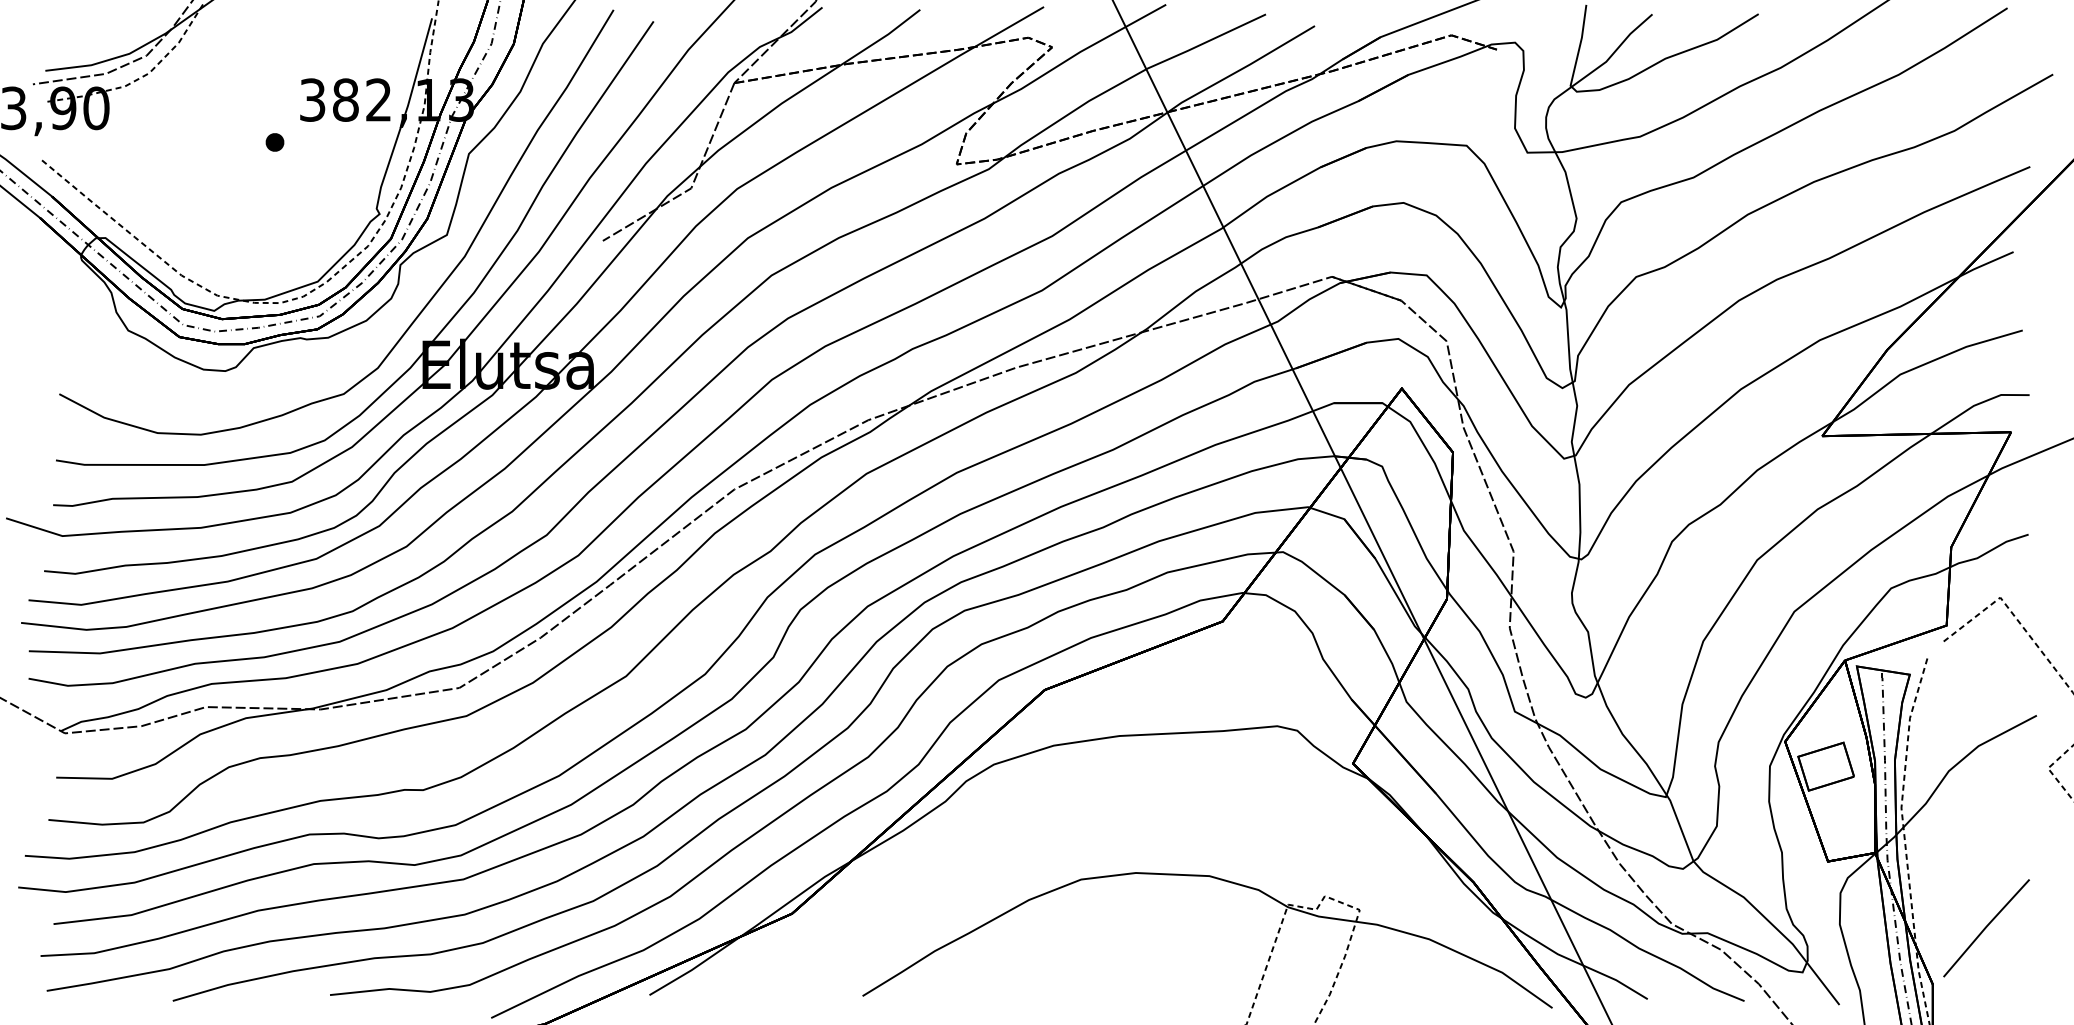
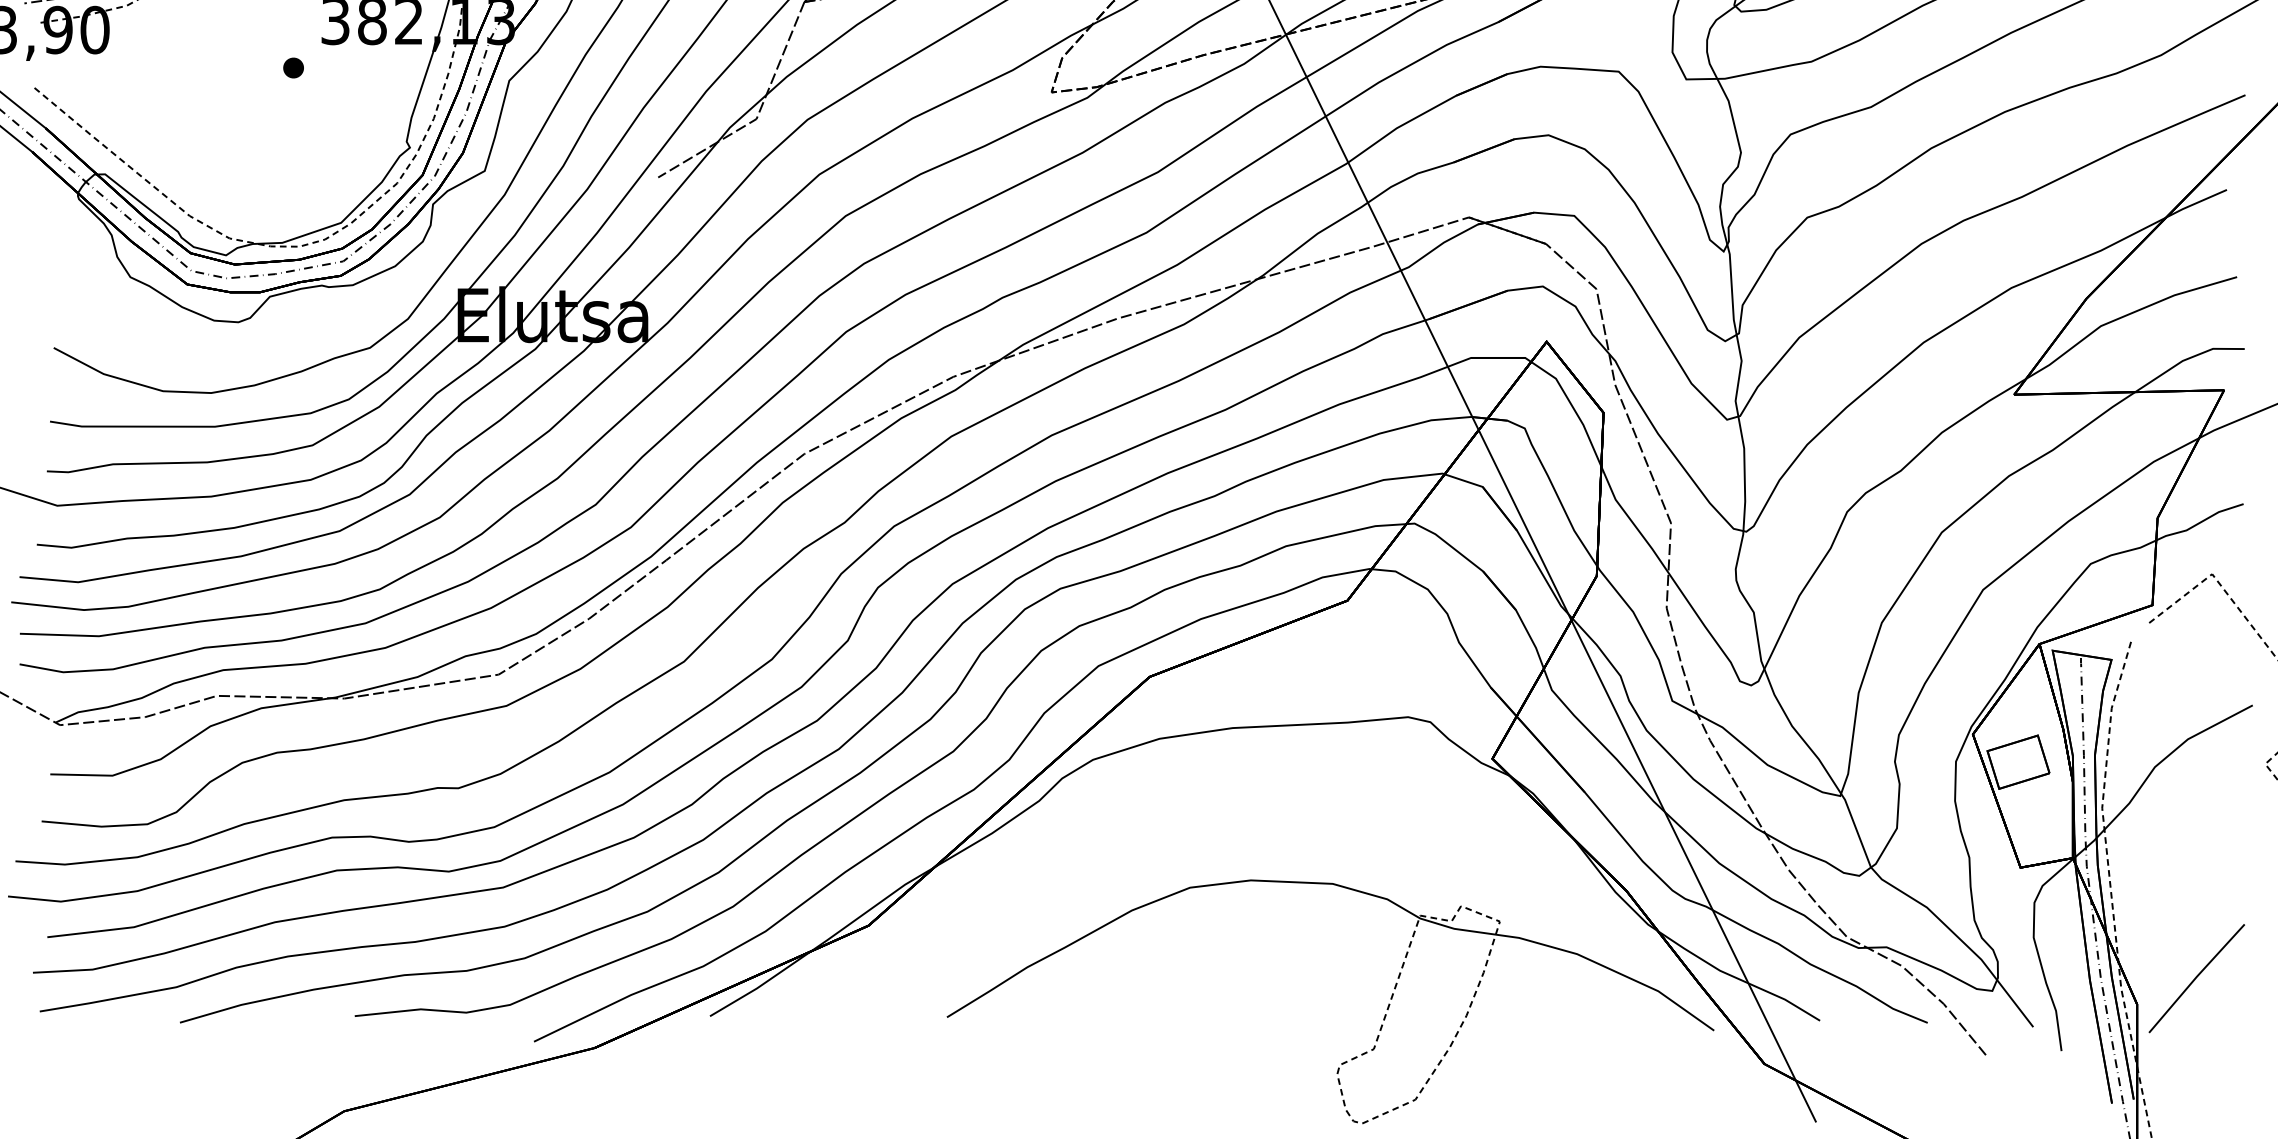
line: (1986, 928) -> (2196, 978), moved

